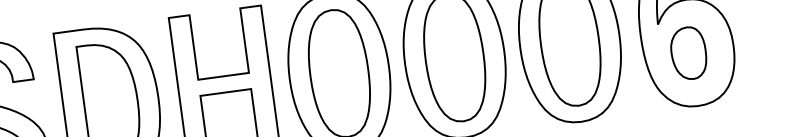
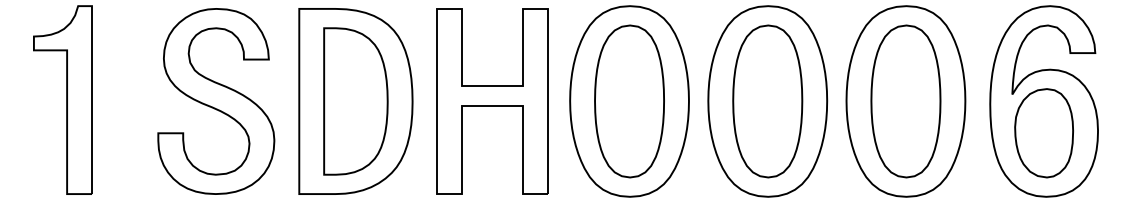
part: (688, 53) -> (1043, 133), size x1.43

